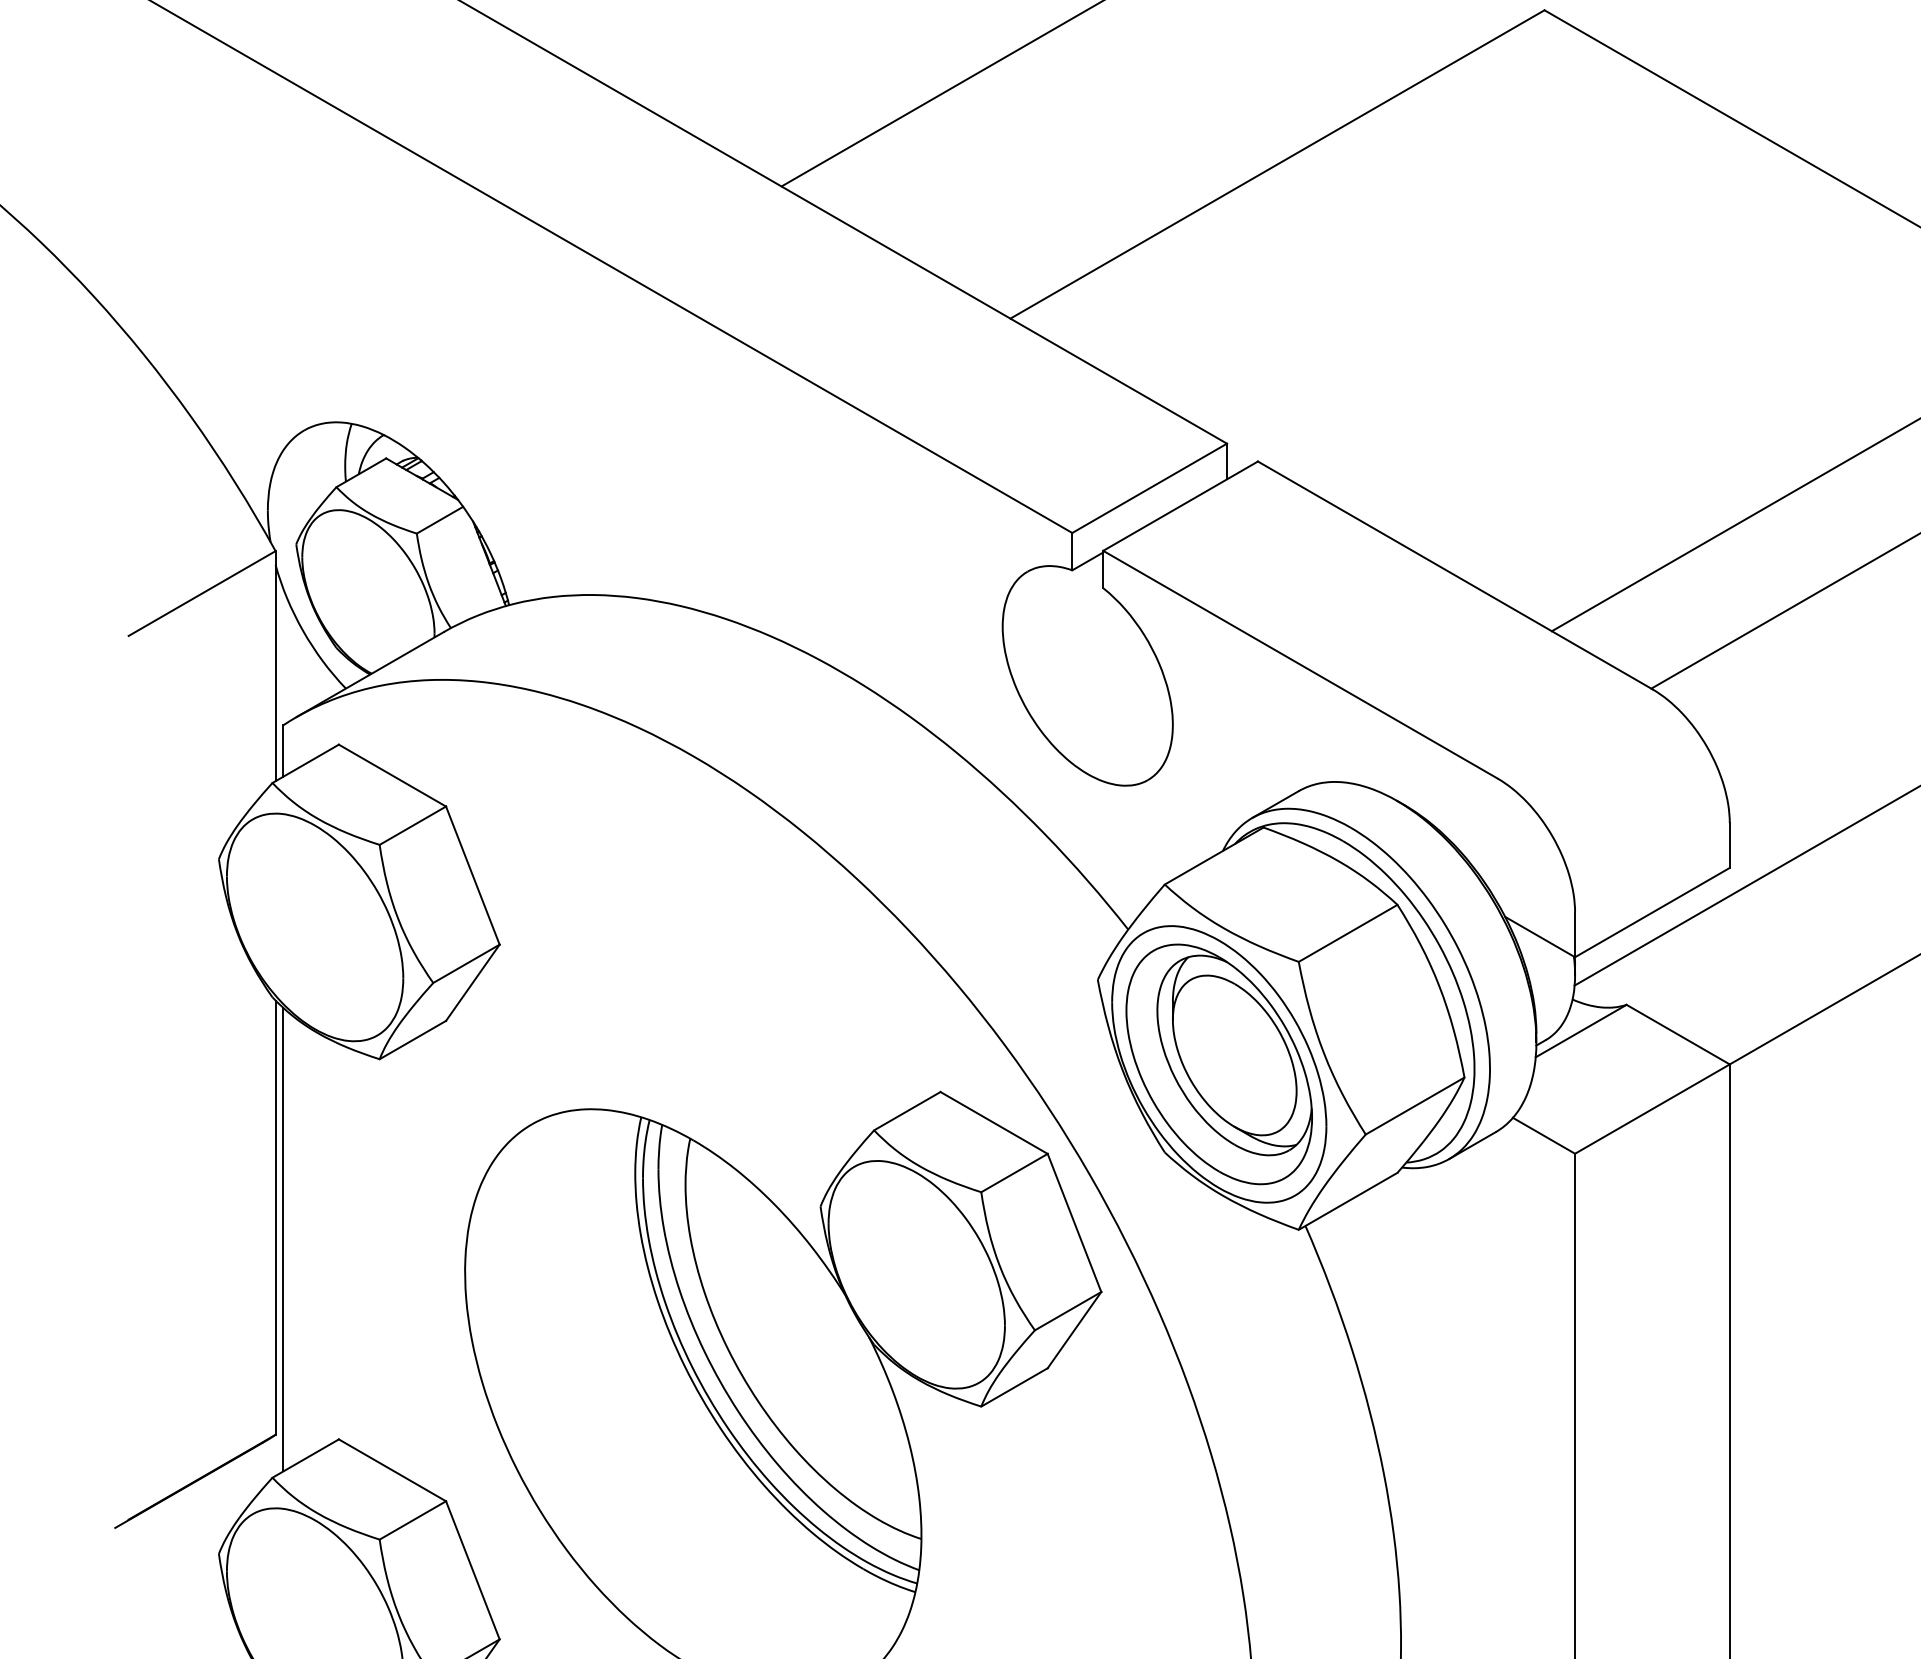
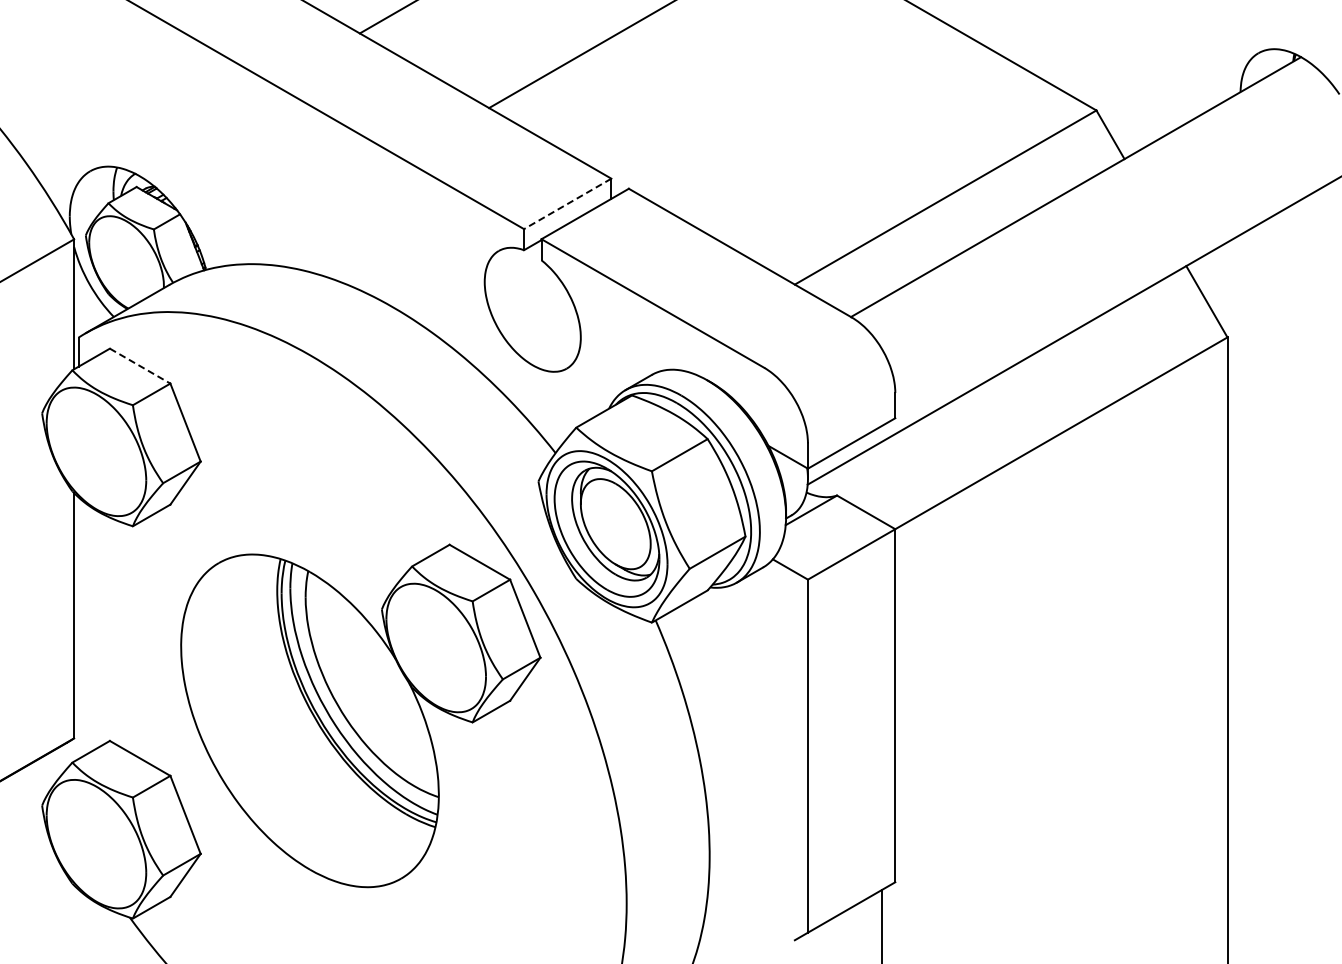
line: (1149, 489) -> (567, 204), solid -> dashed
line: (393, 776) -> (140, 366), solid -> dashed
line: (283, 1240) -> (78, 628), removed

